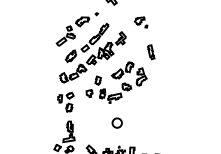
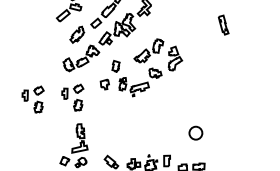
part: (151, 52) -> (224, 25), moved
part: (36, 101) -> (32, 98), added
circle: (116, 122) -> (194, 132), moved

